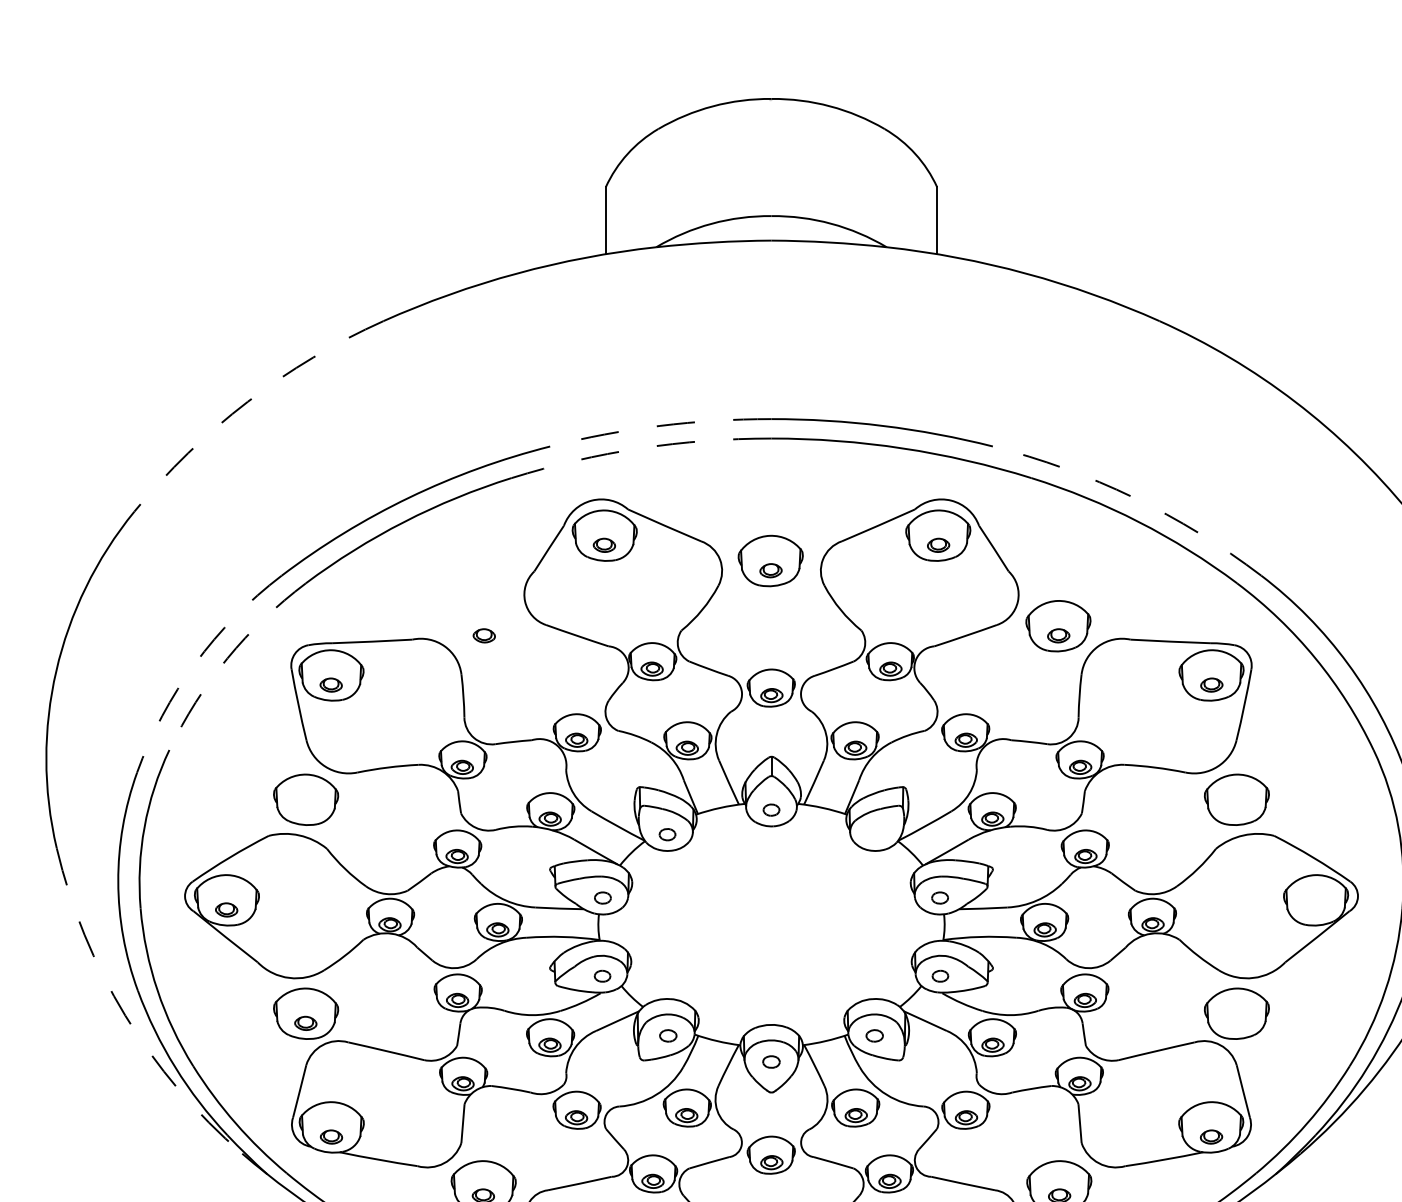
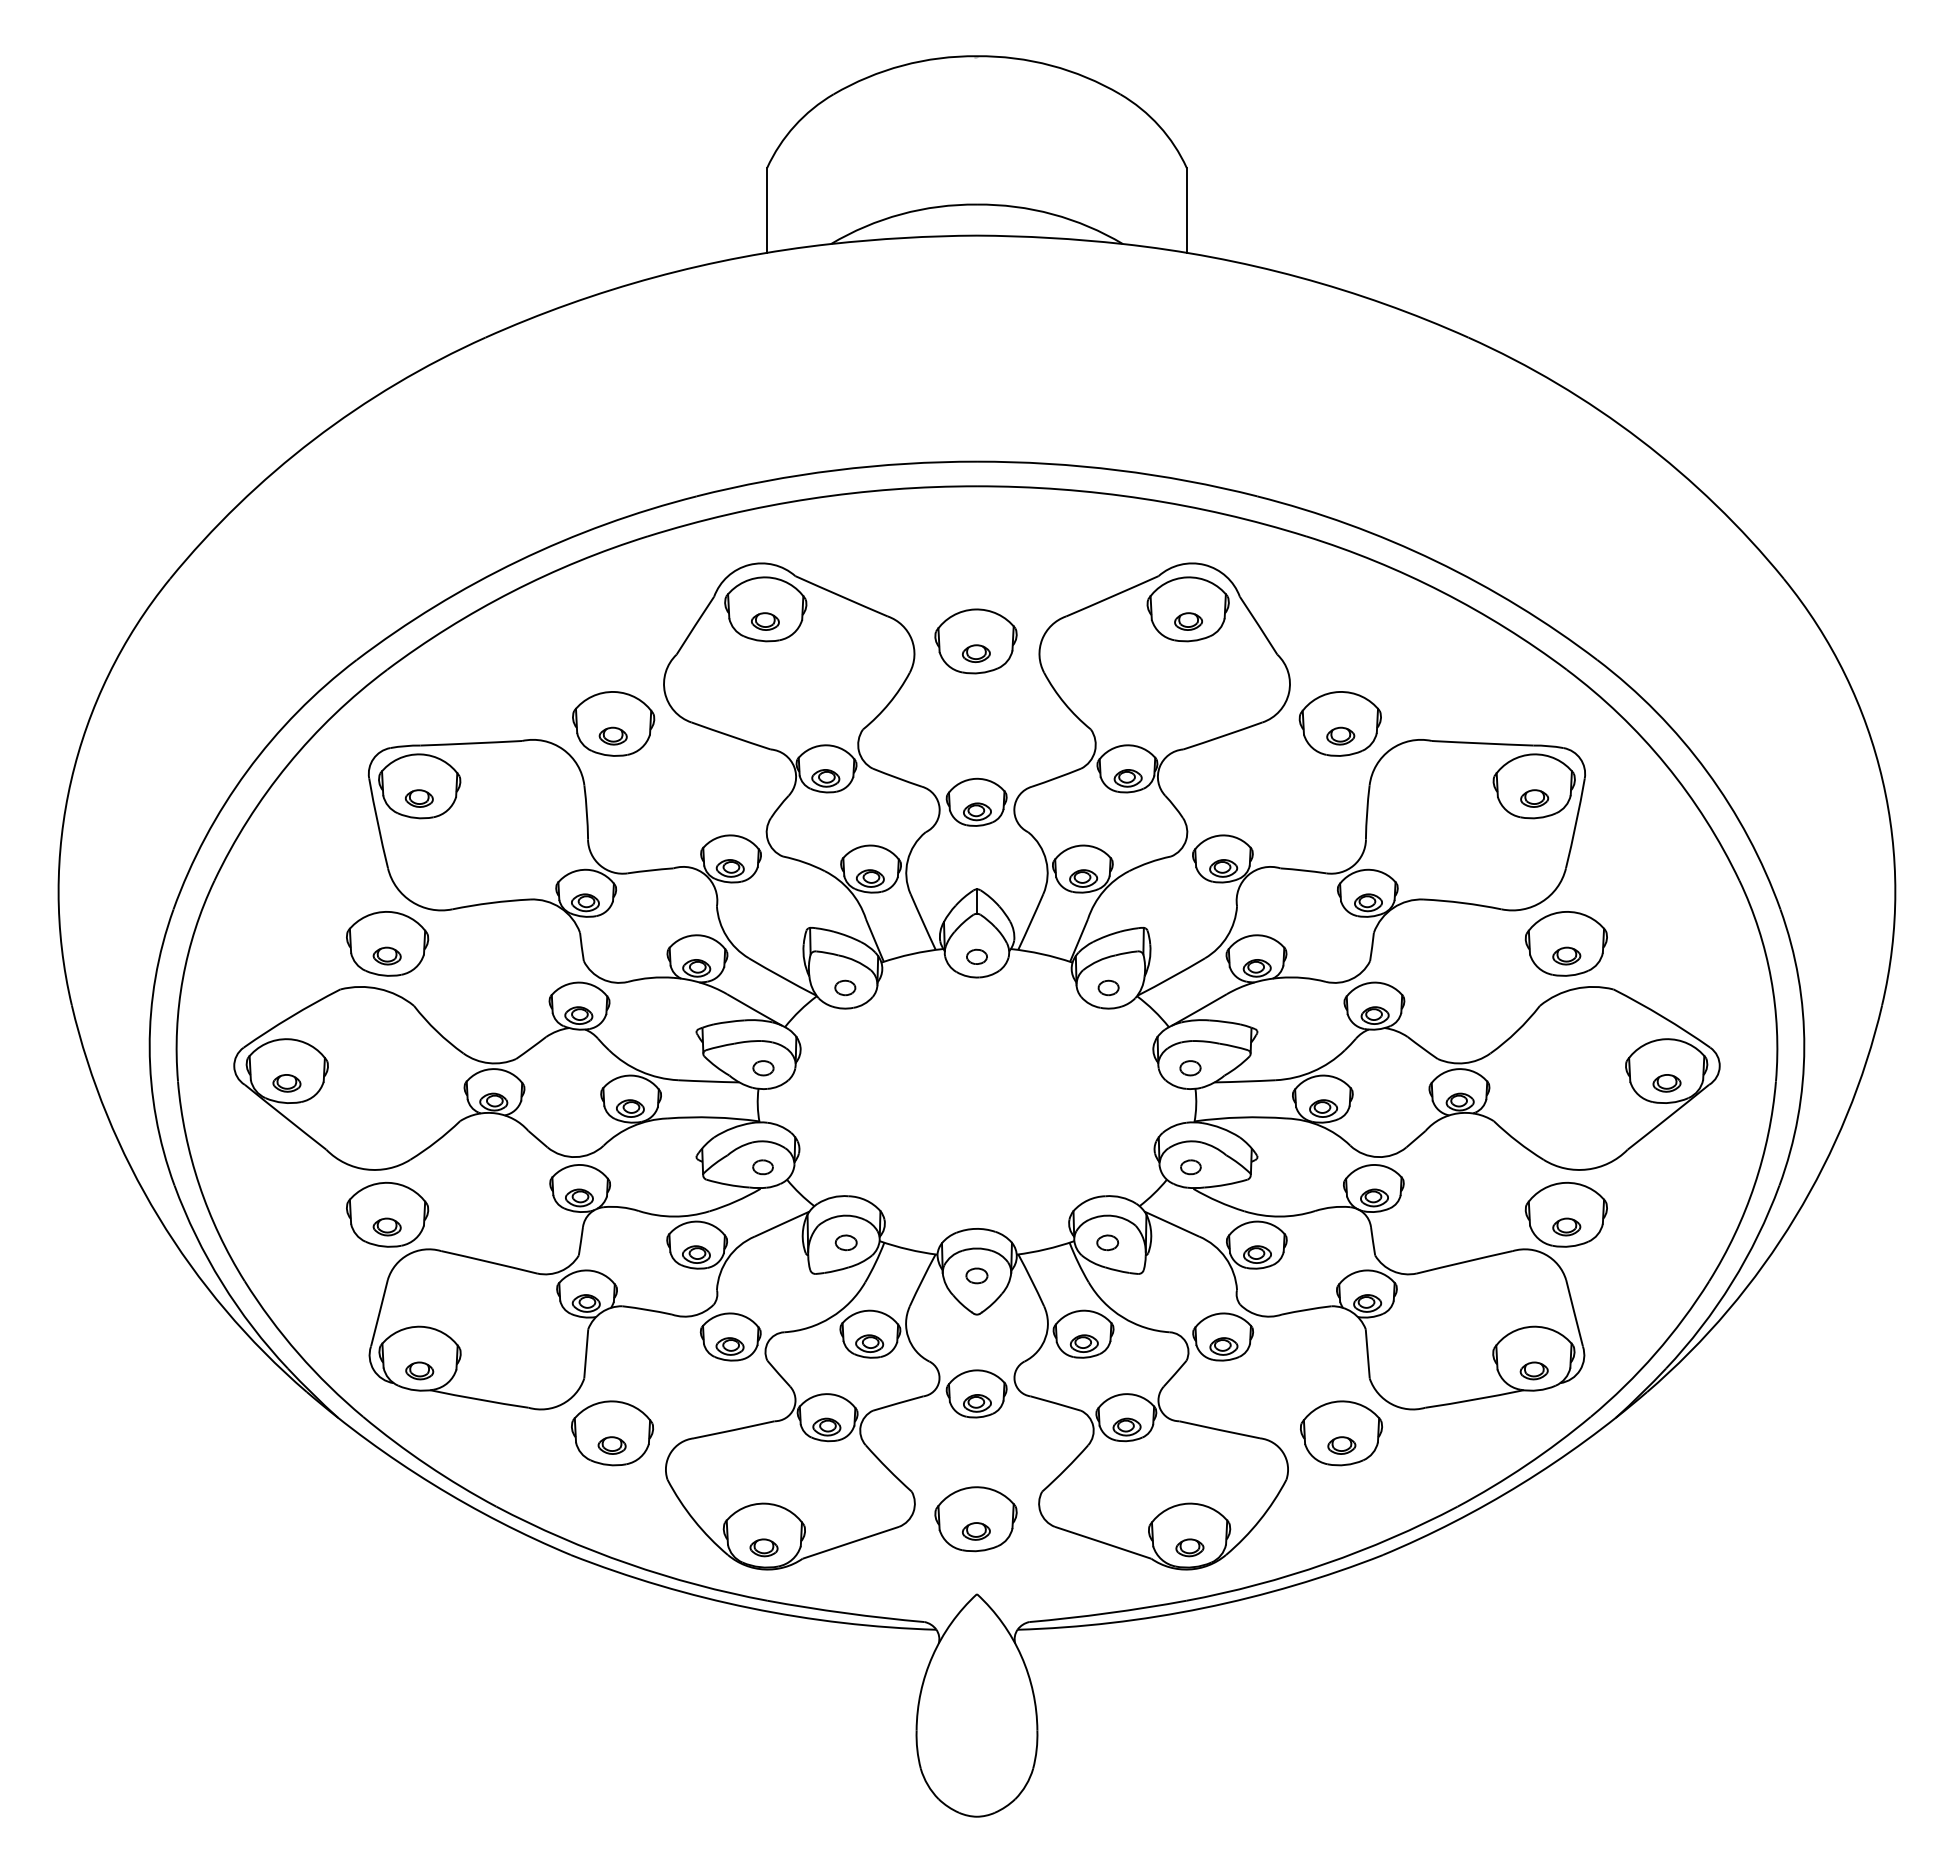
arc: (247, 401) -> (313, 439), dashed -> solid
arc: (659, 426) -> (835, 470), dashed -> solid
arc: (640, 448) -> (810, 498), dashed -> solid
arc: (1133, 497) -> (1435, 561), dashed -> solid
part: (484, 625) -> (613, 723), added
arc: (227, 658) -> (288, 764), dashed -> solid
arc: (195, 663) -> (247, 771), dashed -> solid
part: (305, 809) -> (386, 955), added
part: (1236, 809) -> (1566, 955), added
part: (875, 834) -> (1108, 987), added
part: (1315, 910) -> (1666, 1083), added
arc: (125, 1015) -> (158, 1217), dashed -> solid
part: (1236, 1023) -> (1566, 1226), added

